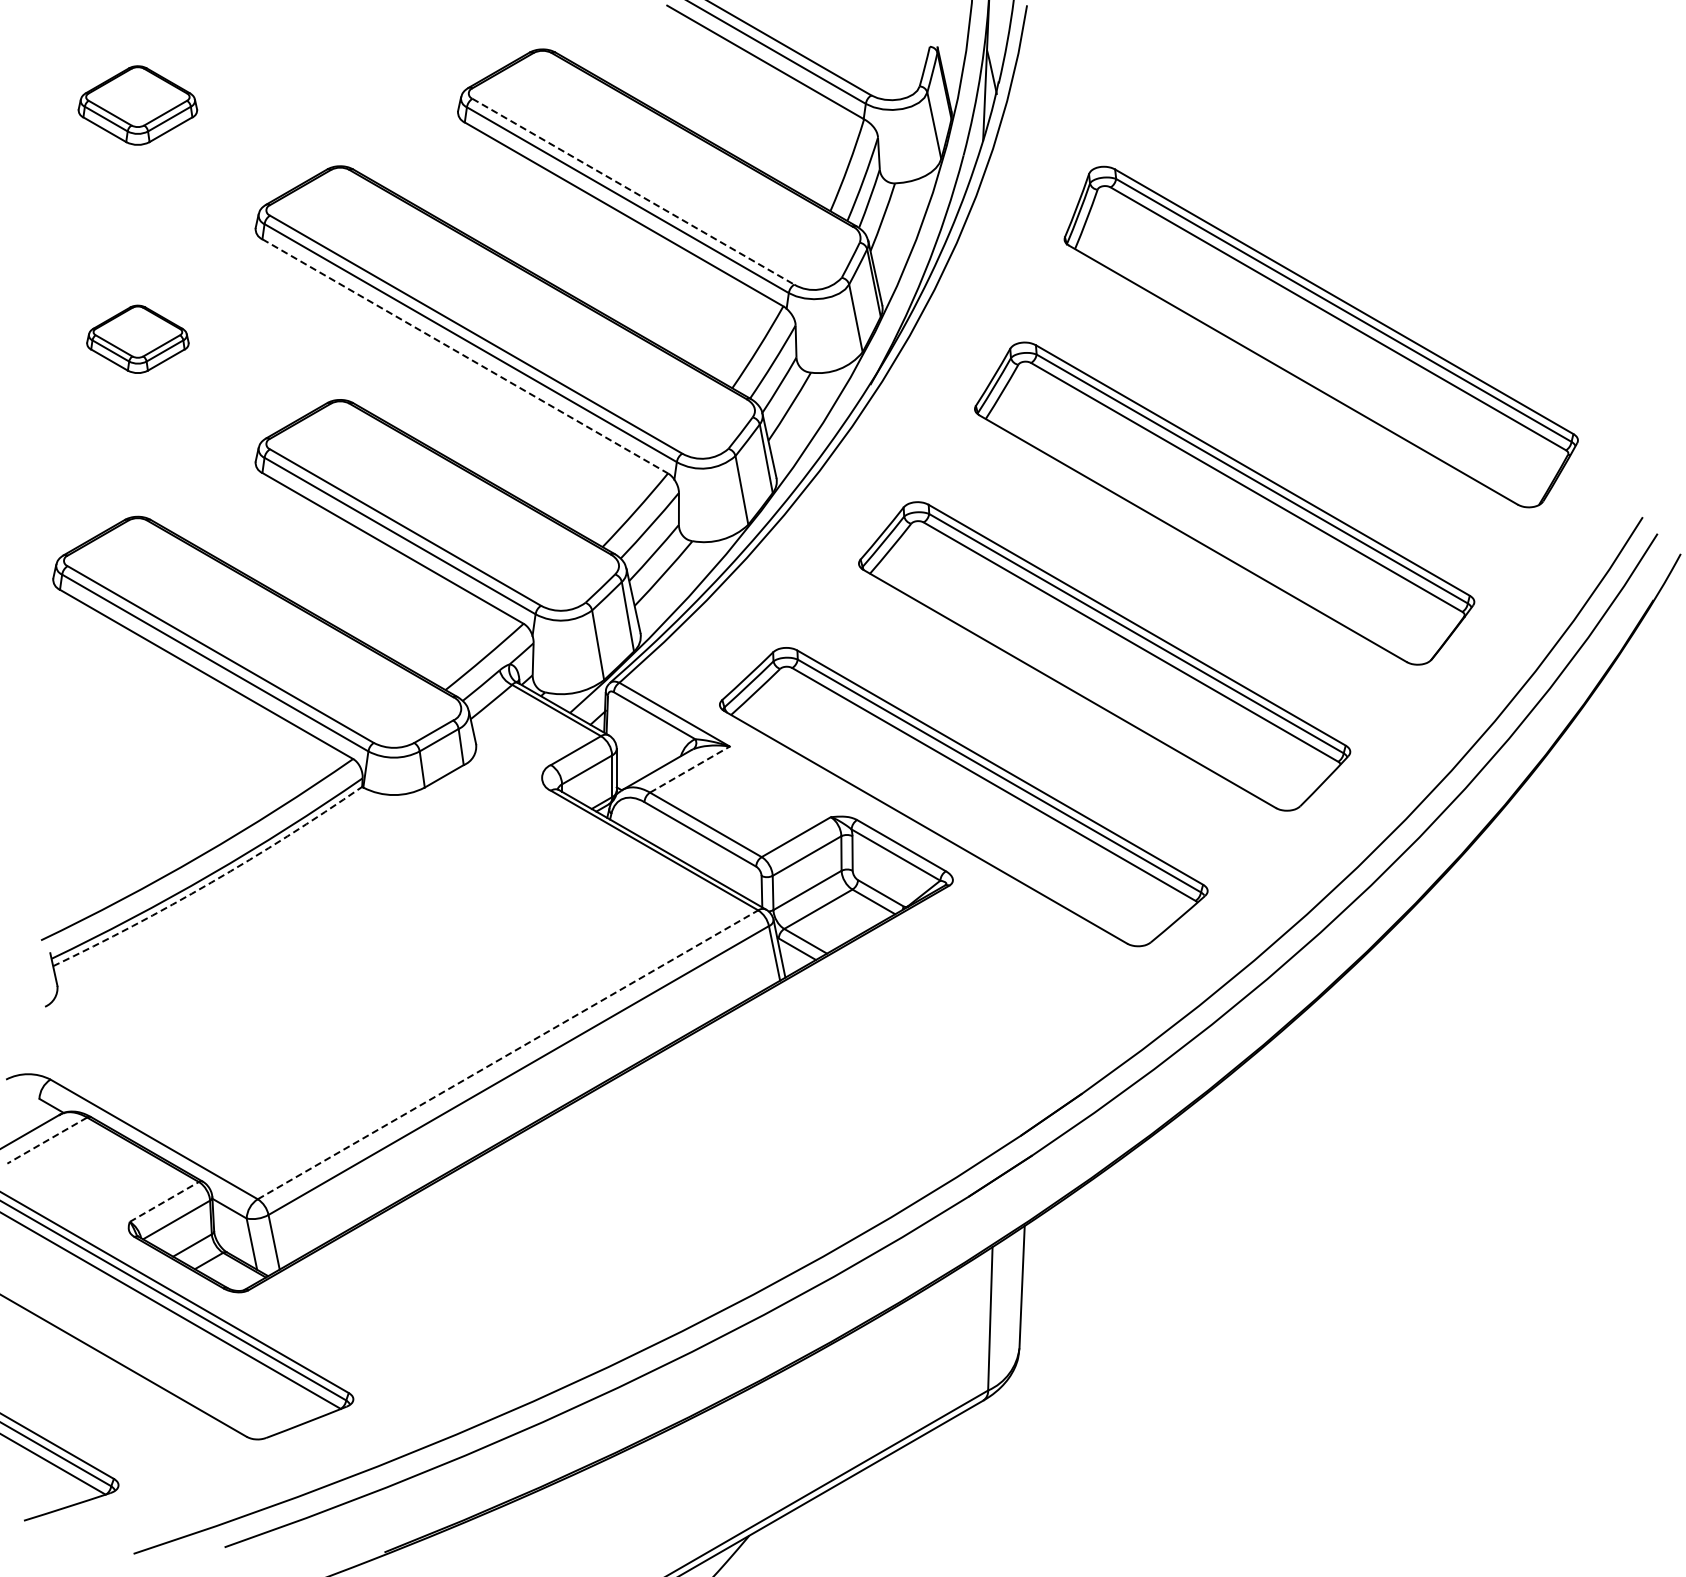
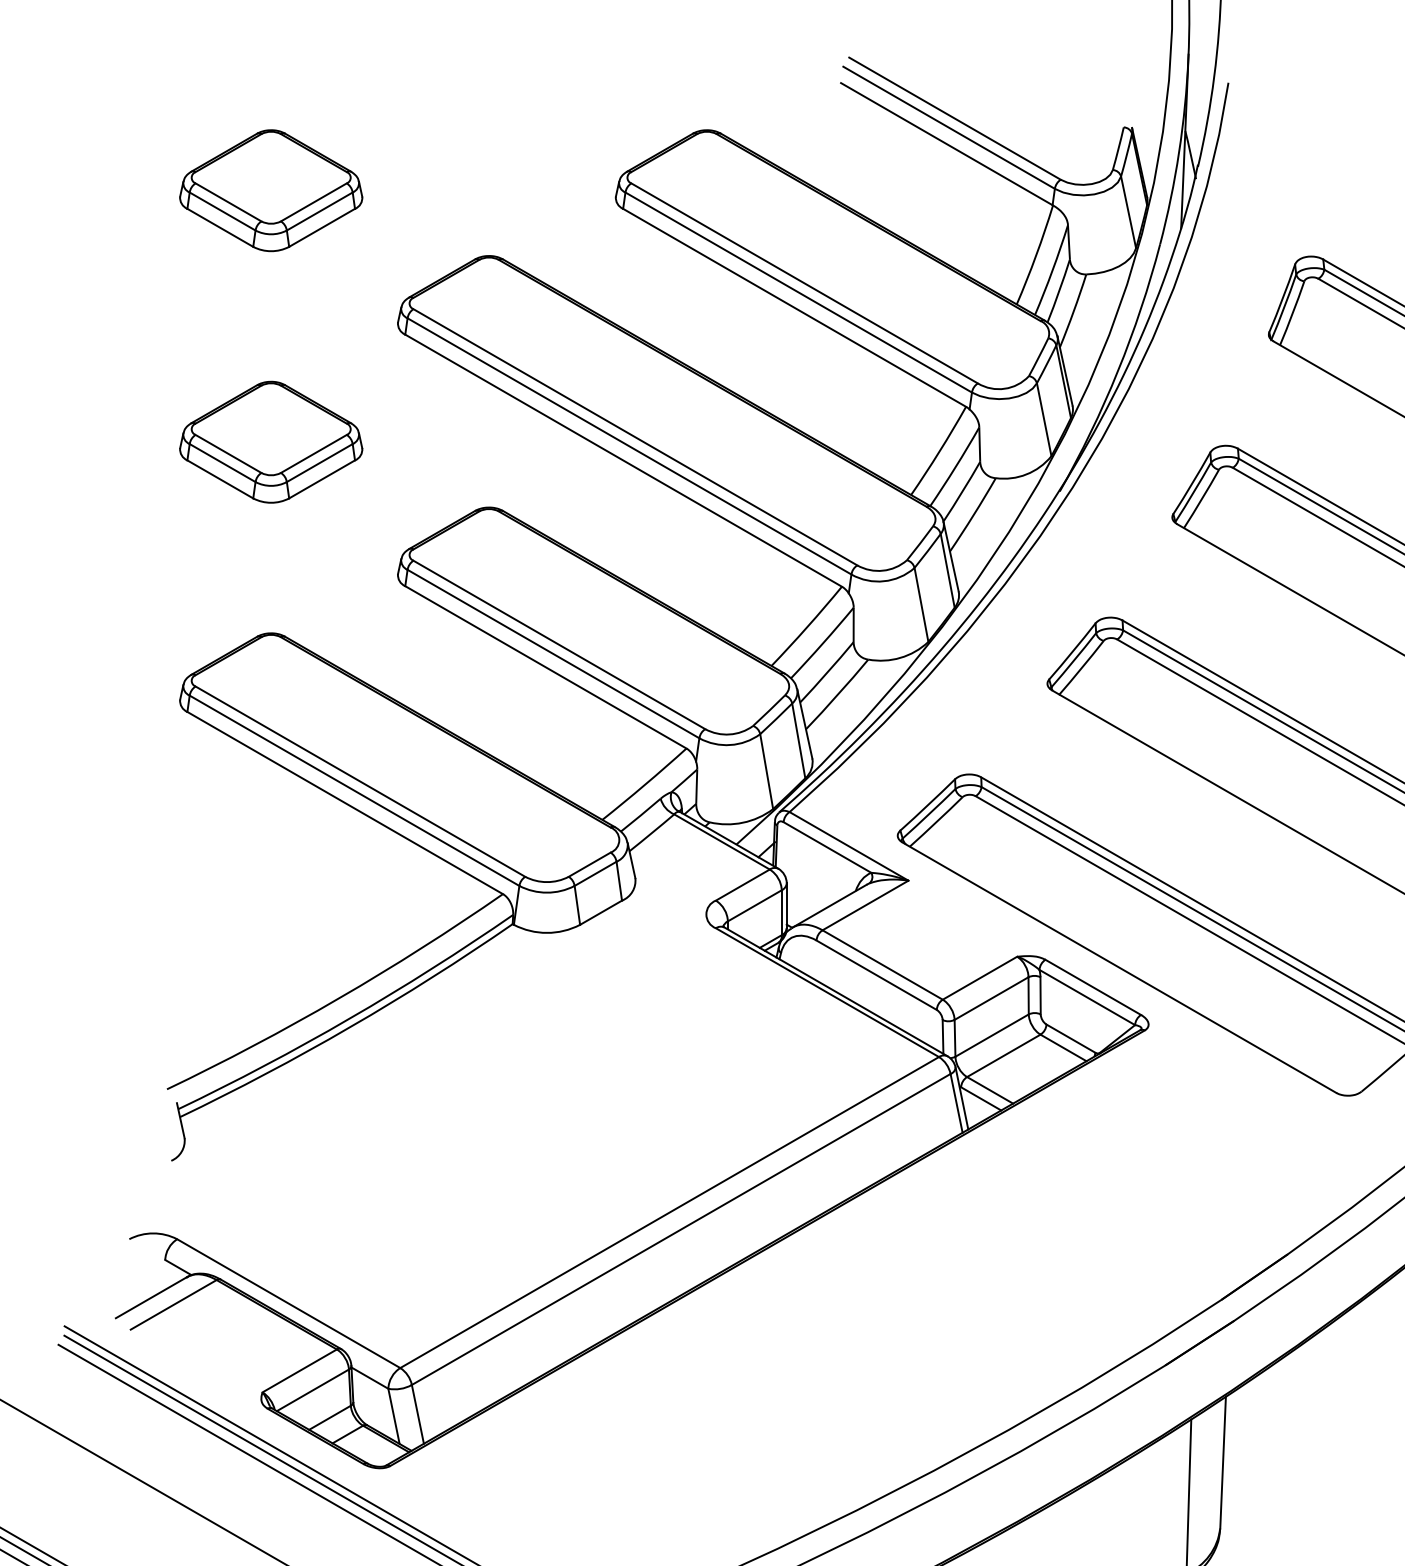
part: (137, 105) -> (270, 190), size x1.43
line: (633, 191) -> (804, 283), dashed -> solid
part: (137, 339) -> (270, 442), size x1.67
line: (465, 356) -> (623, 460), dashed -> solid
line: (690, 769) -> (866, 905), dashed -> solid
arc: (211, 882) -> (350, 1027), dashed -> solid
line: (508, 1054) -> (670, 1212), dashed -> solid
line: (46, 1140) -> (172, 1304), dashed -> solid
line: (164, 1201) -> (299, 1370), dashed -> solid

